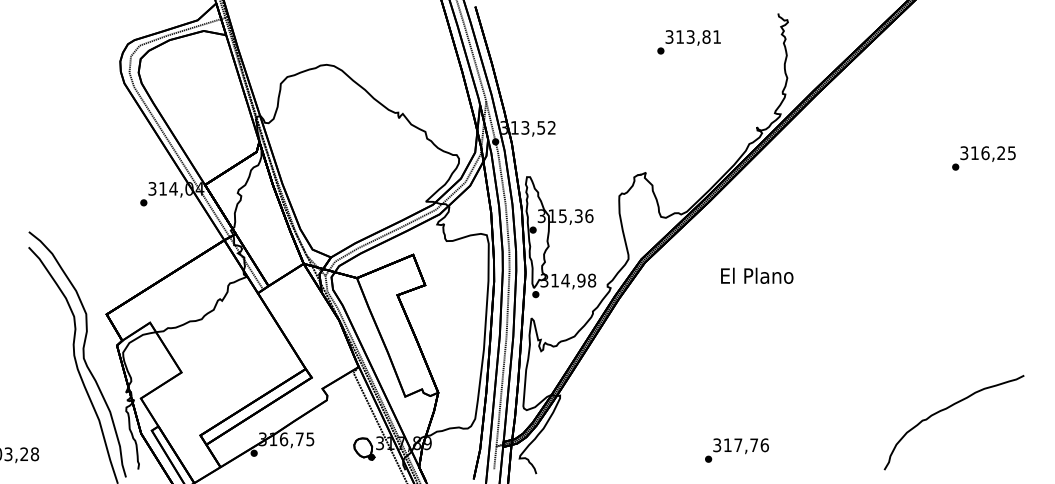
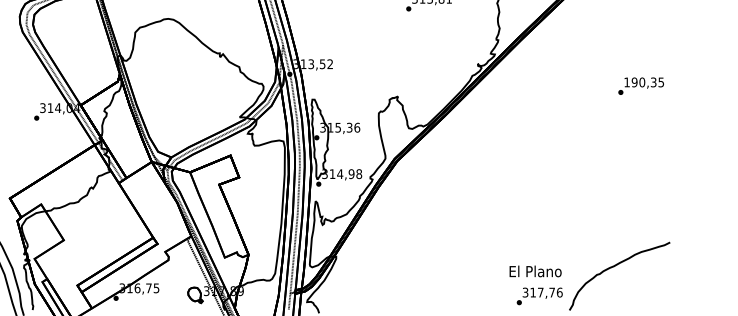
text: (982, 153) -> (640, 82), 316,25 -> 190,35
text: (757, 275) -> (535, 271), moved
text: (736, 450) -> (539, 296), moved

